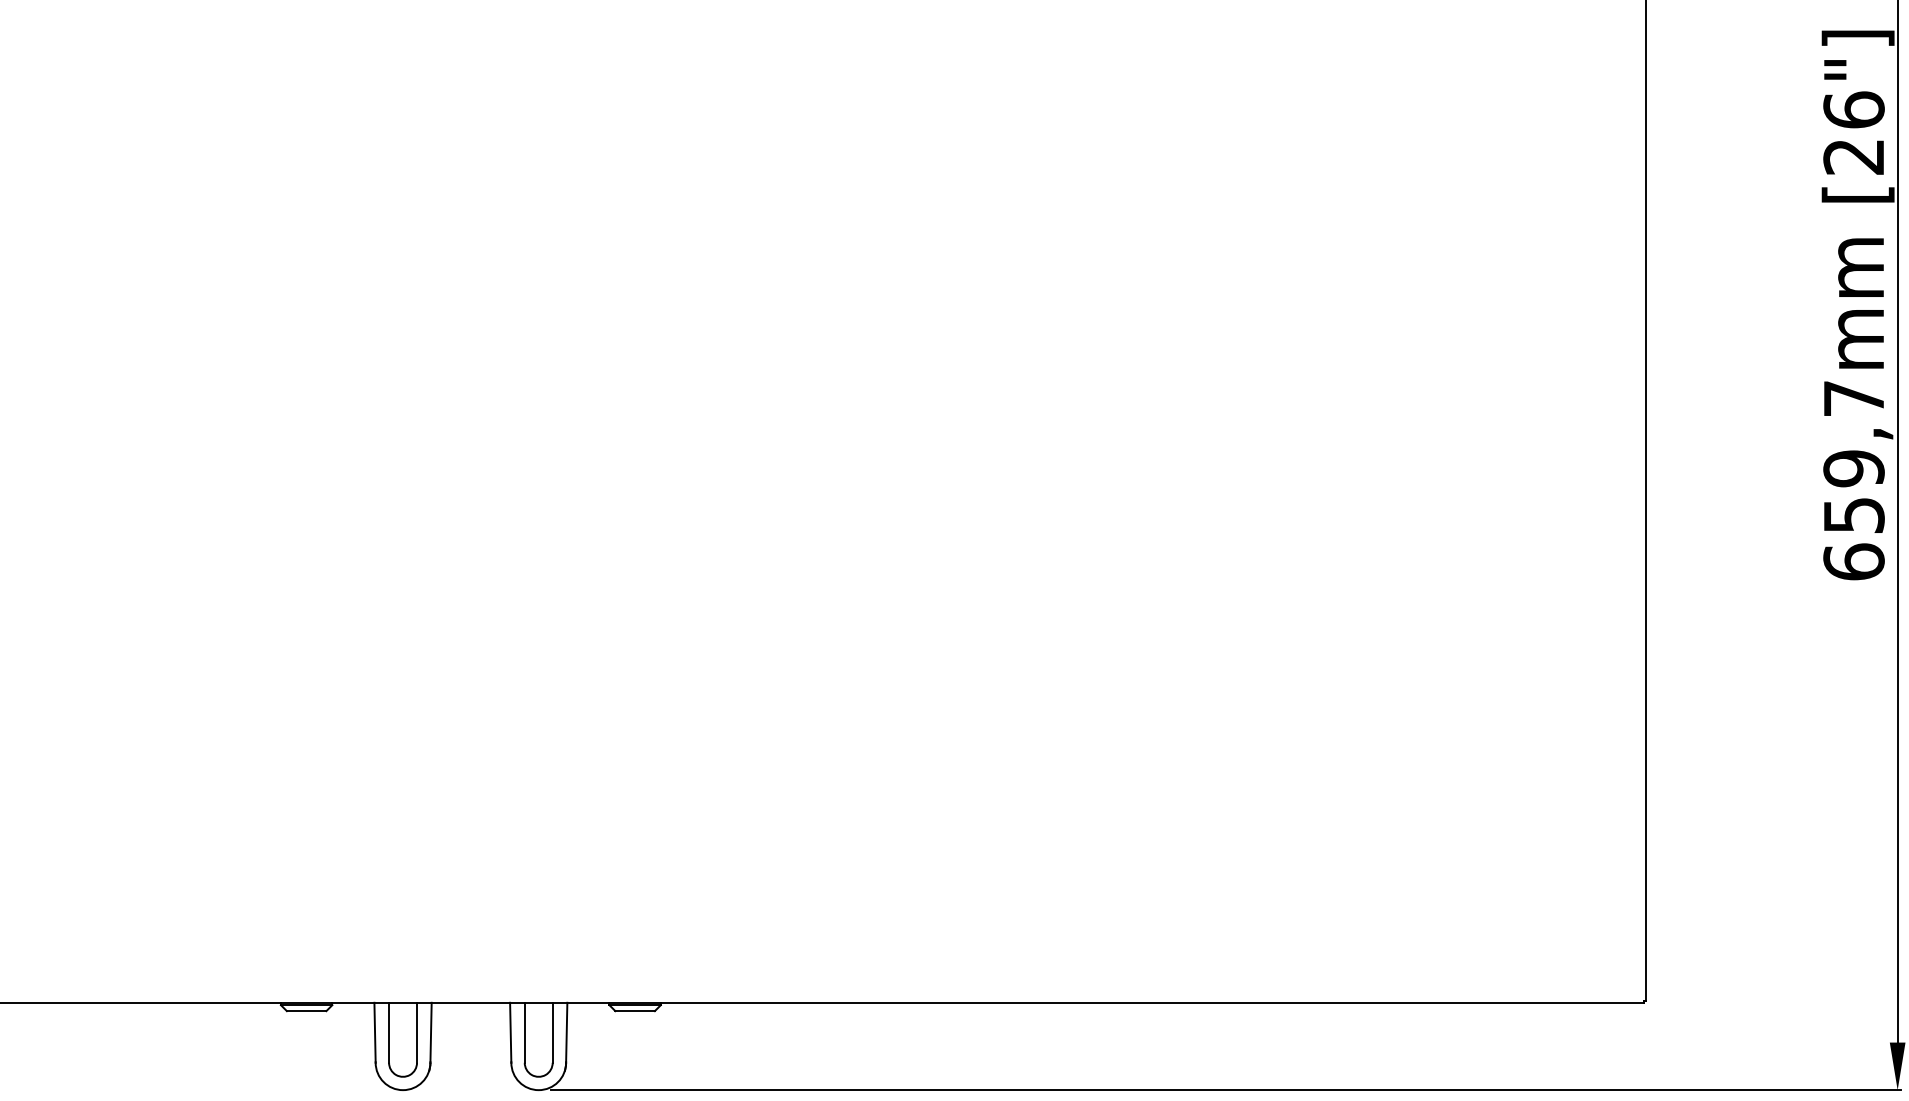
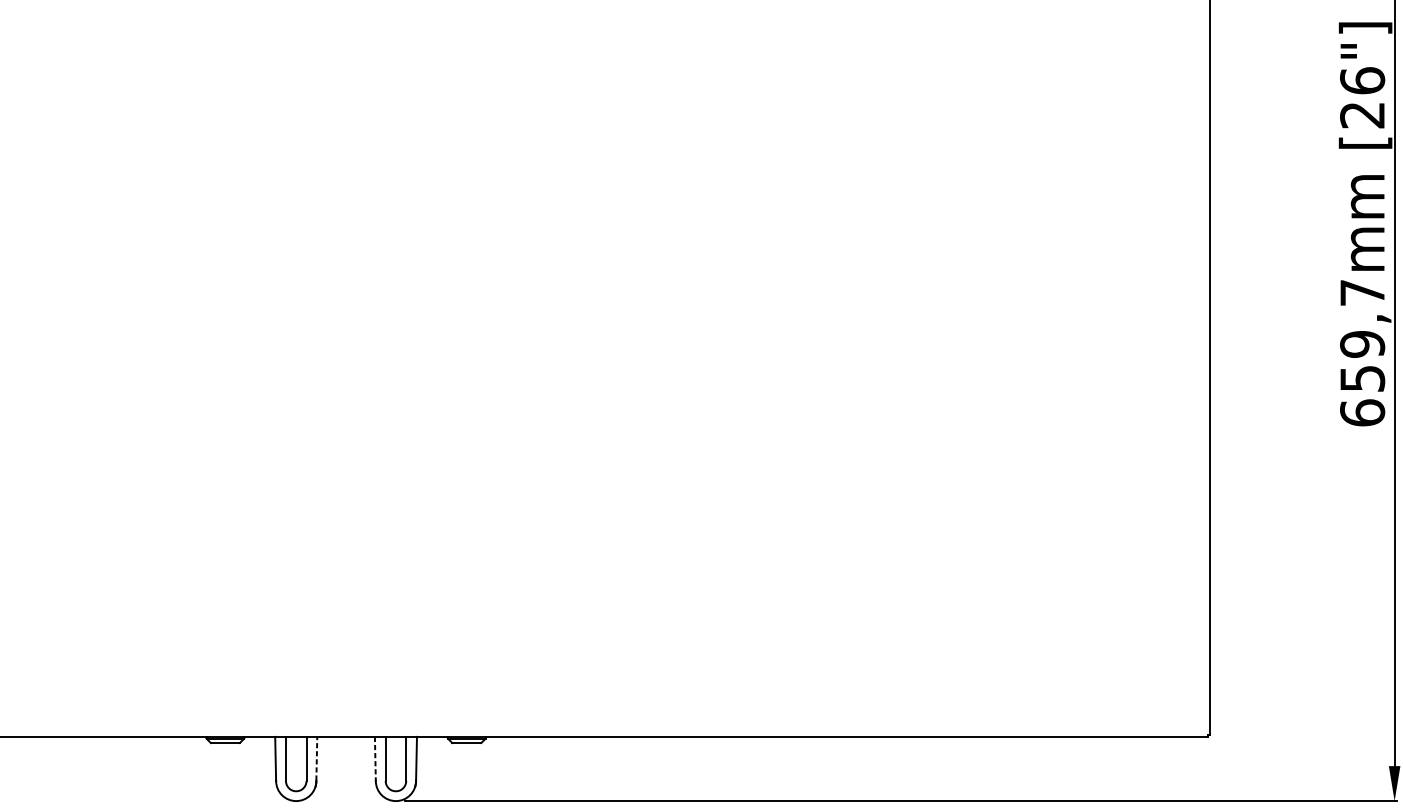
line: (431, 1032) -> (317, 758), solid -> dashed
line: (510, 1032) -> (375, 758), solid -> dashed

